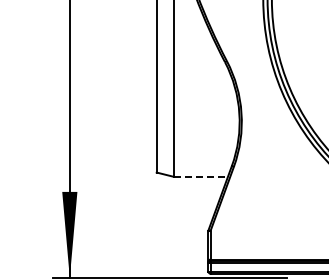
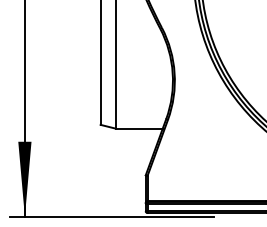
line: (201, 176) -> (139, 128), dashed -> solid

